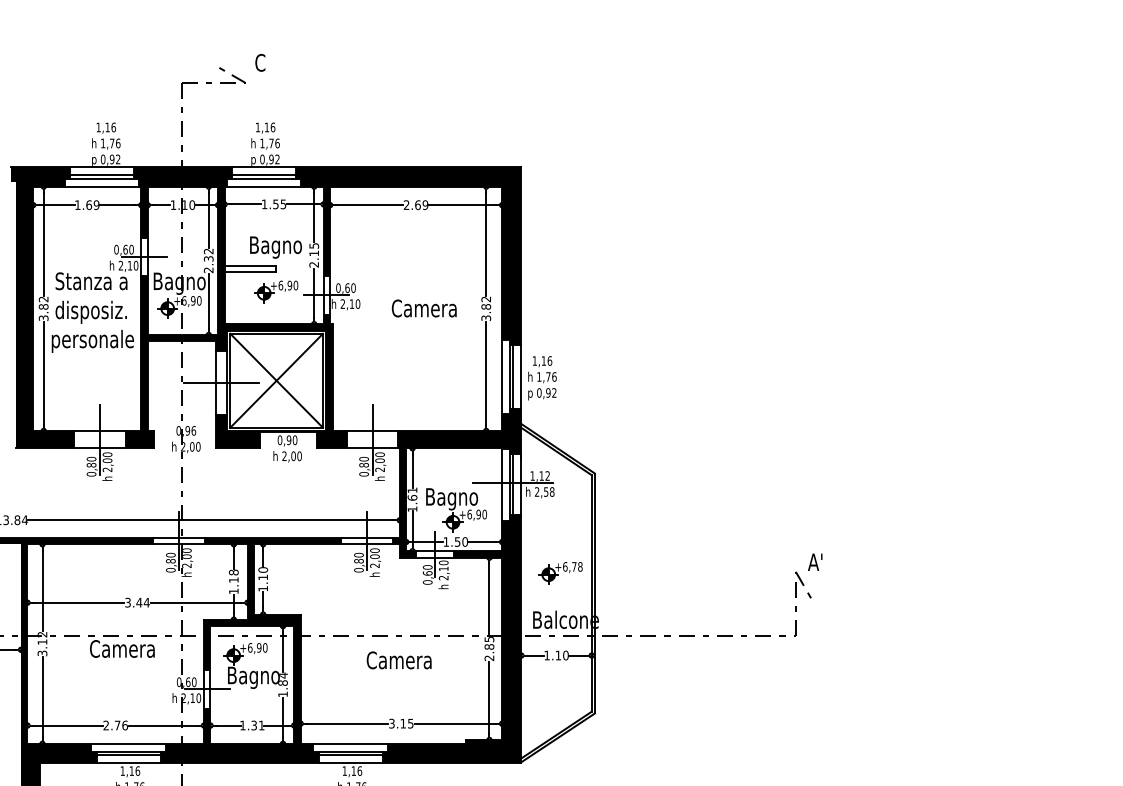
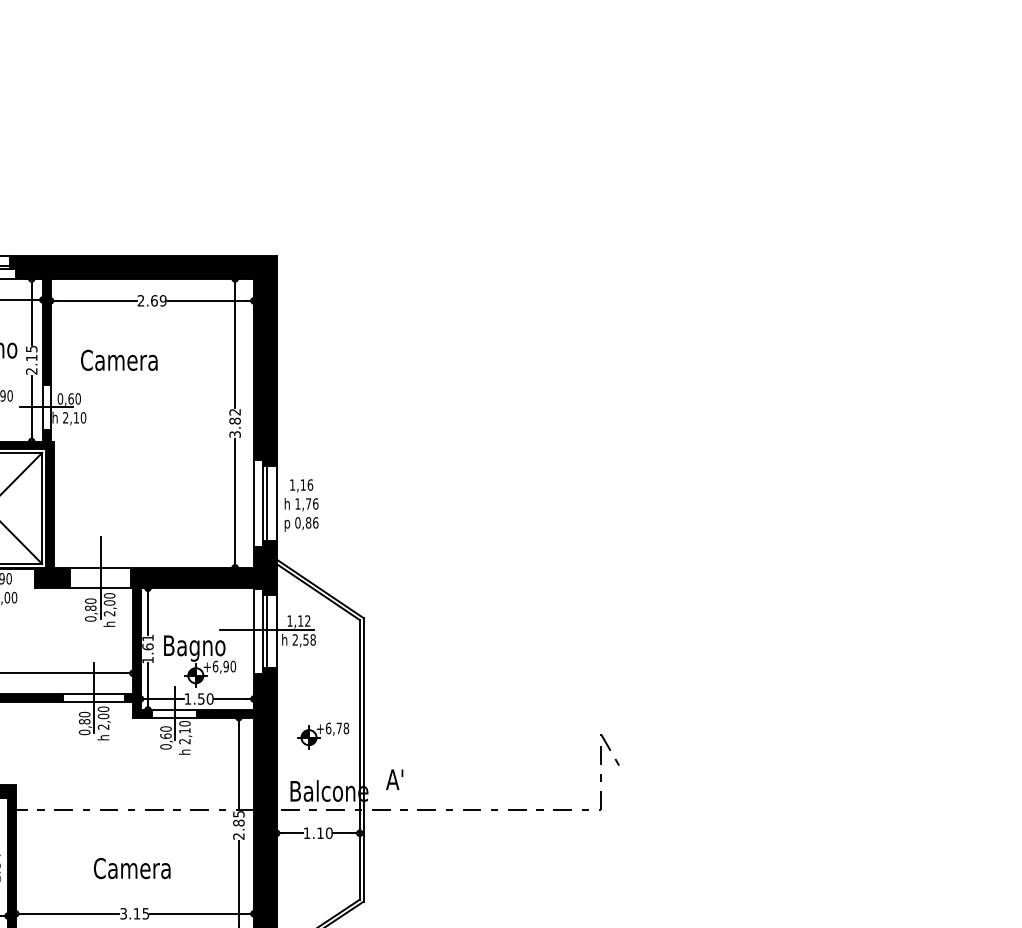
text: (423, 308) -> (118, 360), moved
text: (551, 392) -> (312, 522), 0,92 -> 0,86
text: (815, 561) -> (395, 778), moved
text: (398, 660) -> (131, 868), moved

